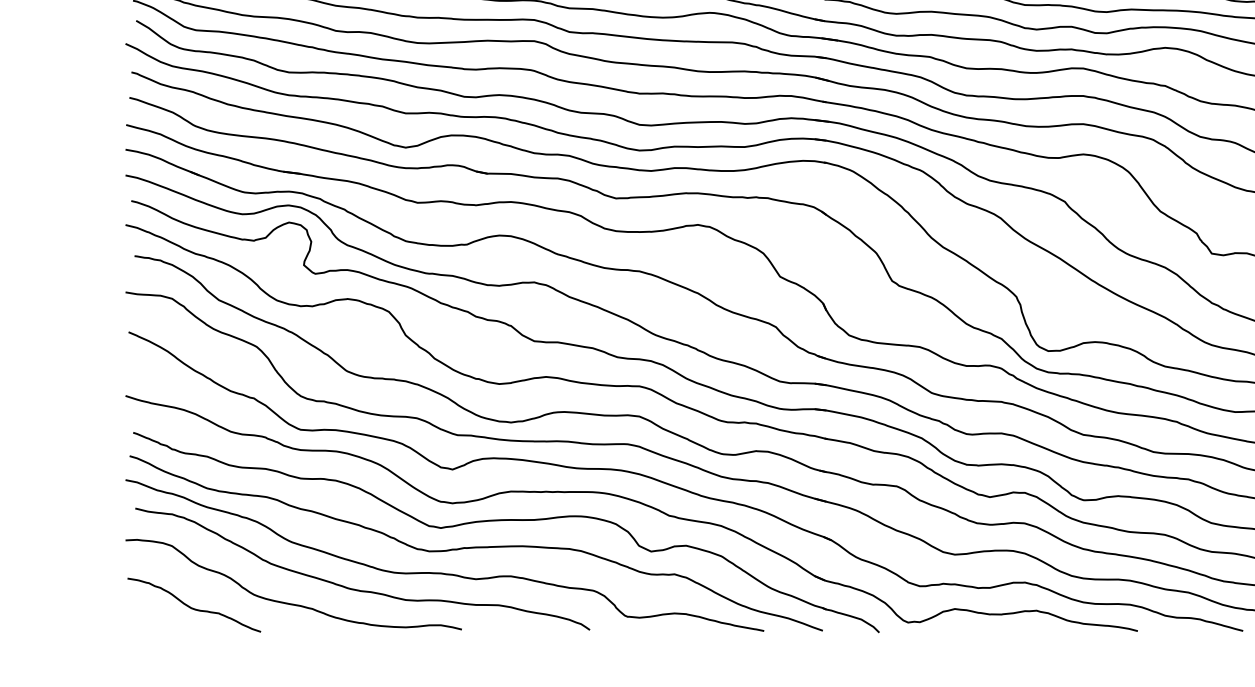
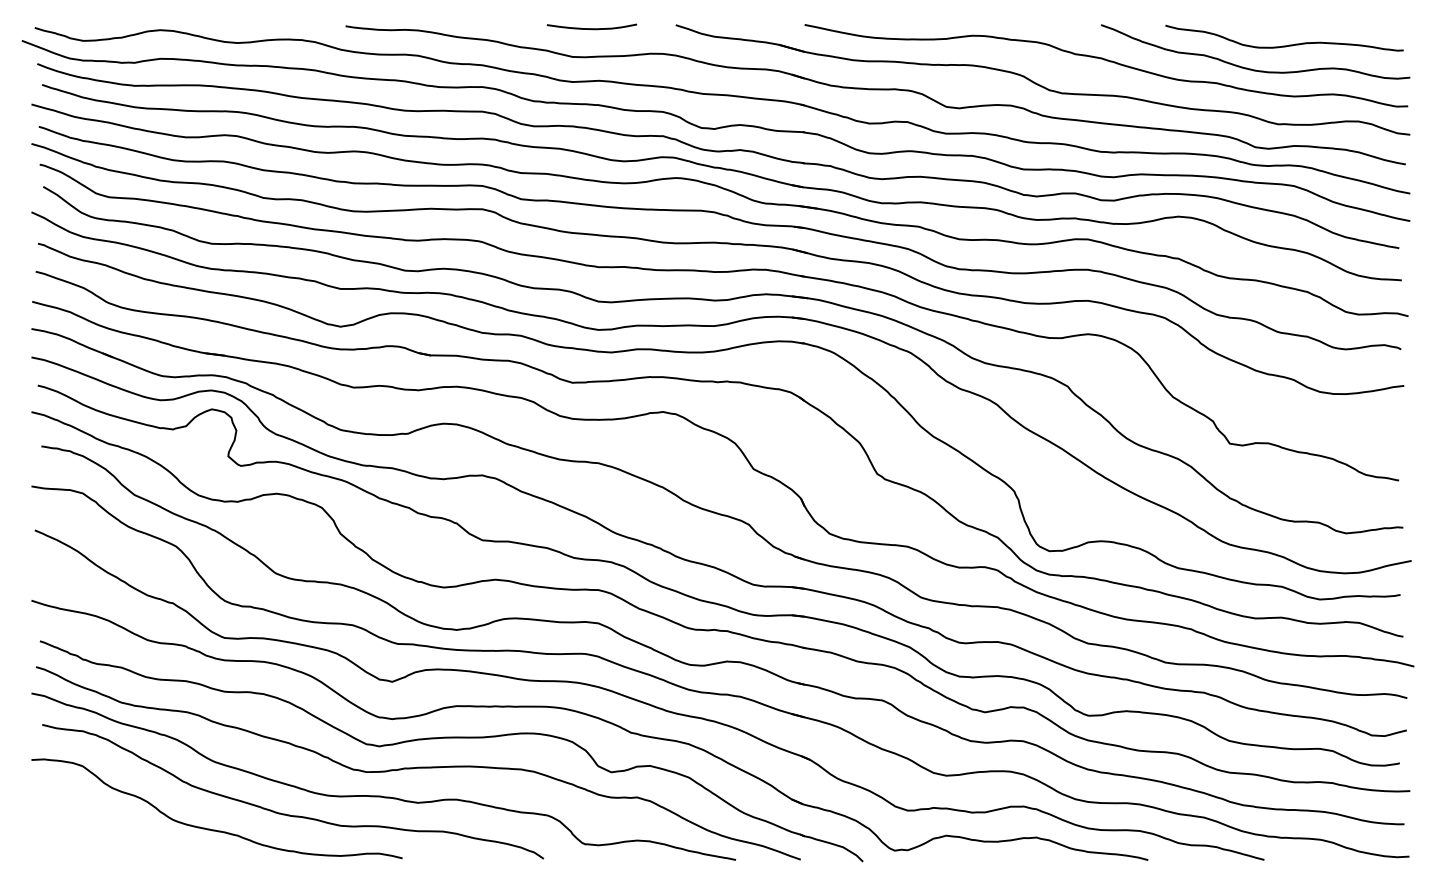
curve: (193, 607) -> (106, 834), removed

